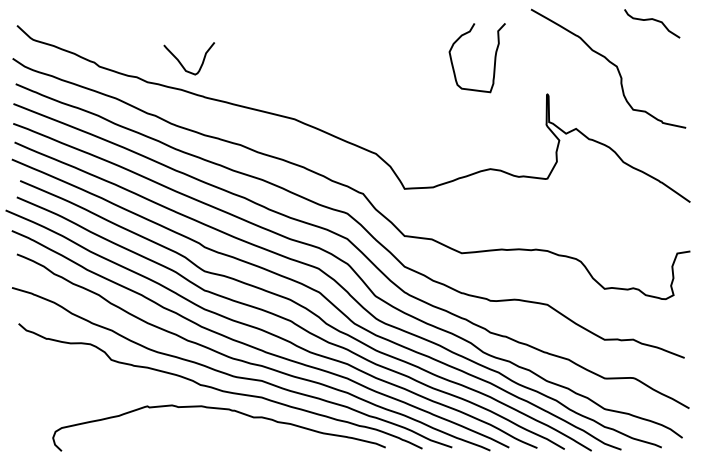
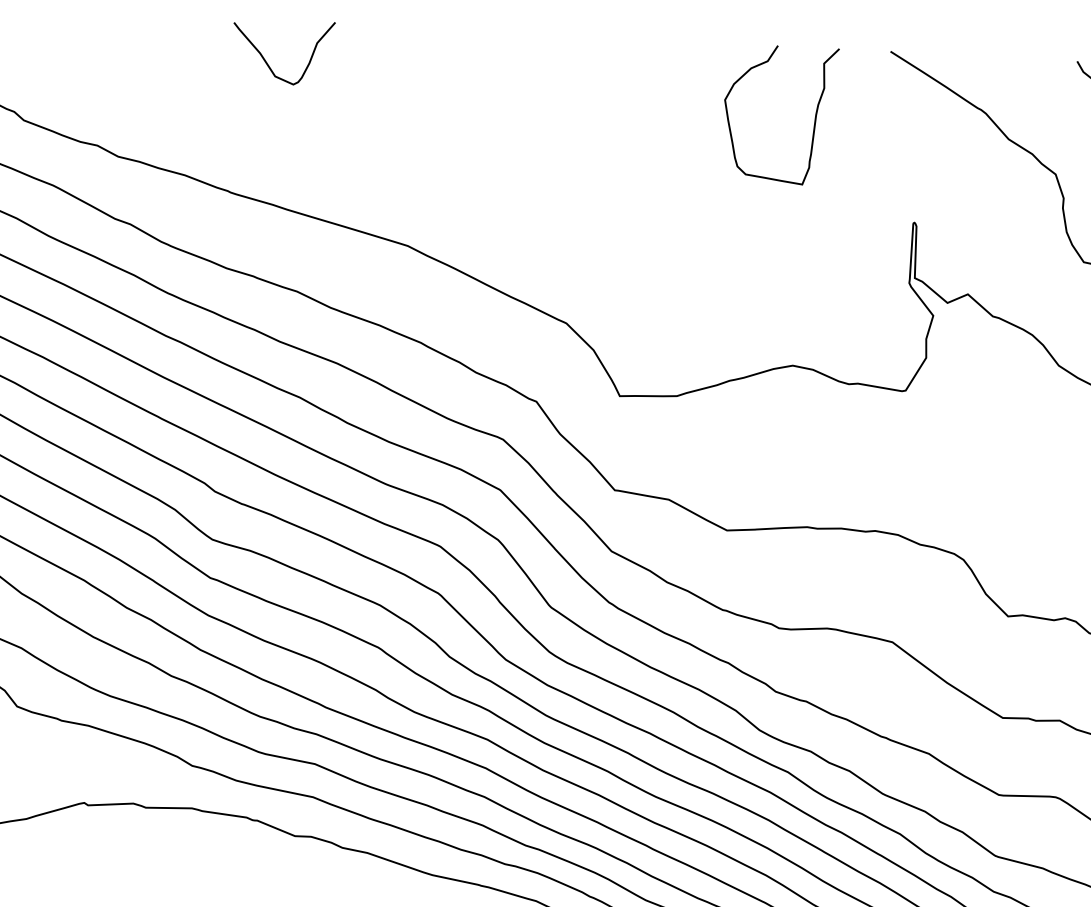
curve: (494, 58) -> (814, 117), moved
curve: (182, 64) -> (269, 63), moved

